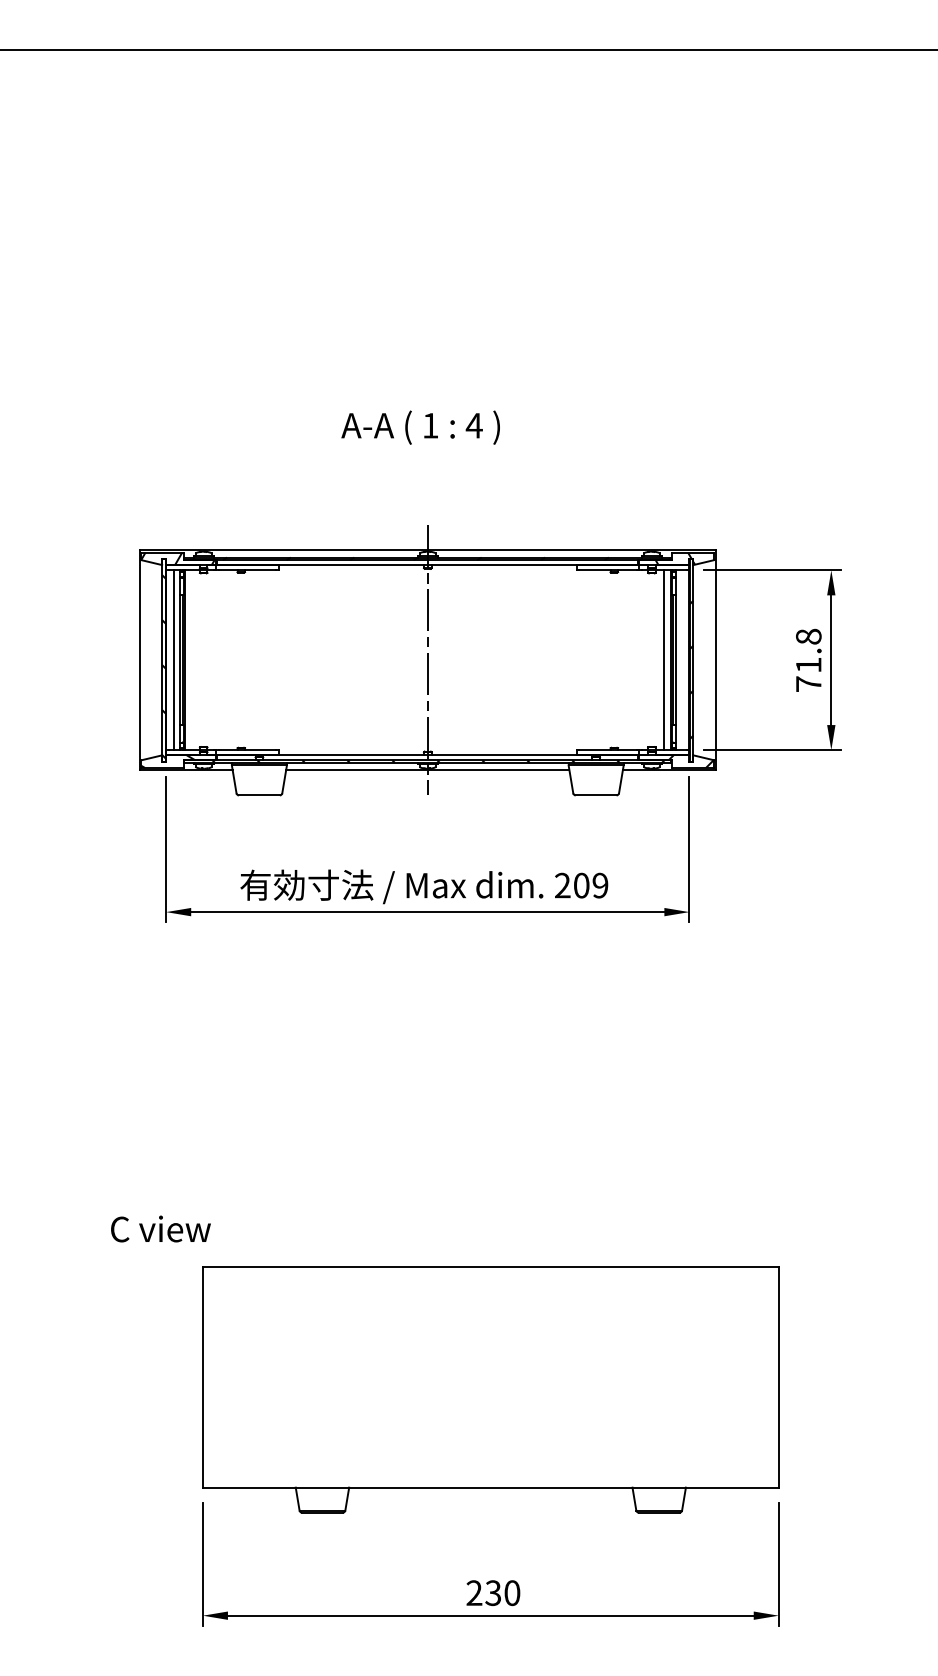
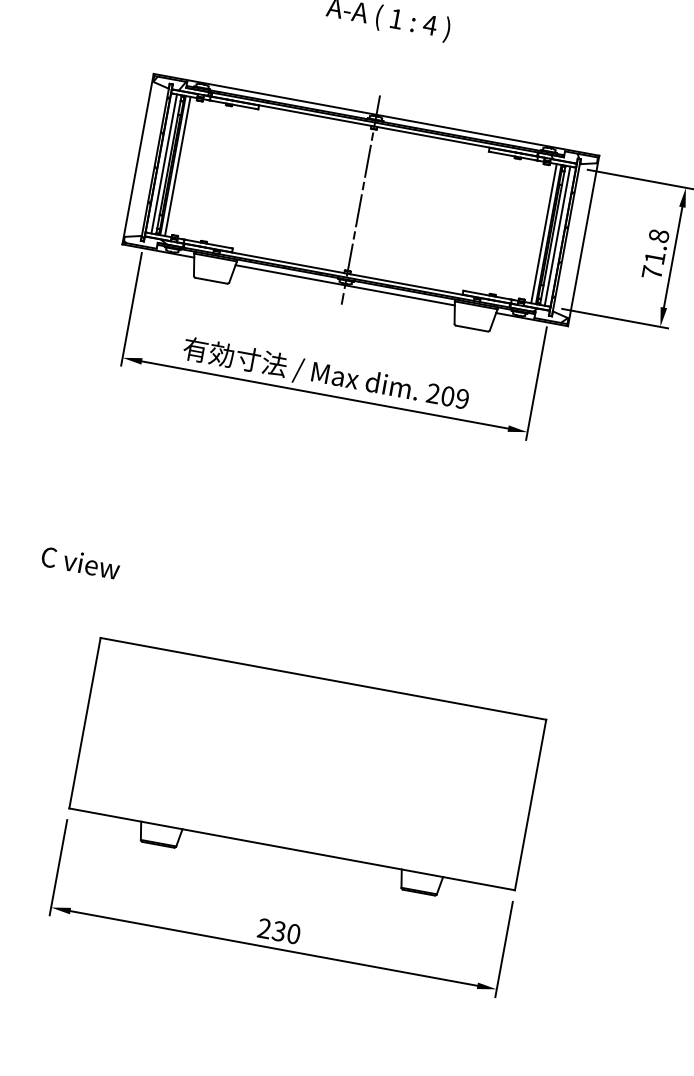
line: (191, 660) -> (177, 166), added
line: (681, 660) -> (557, 236), added
text: (160, 1228) -> (80, 562), moved

